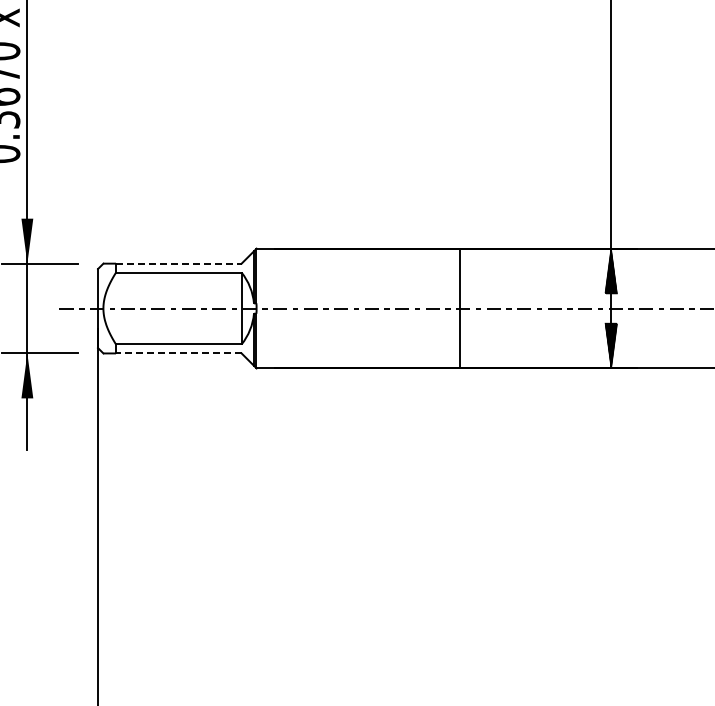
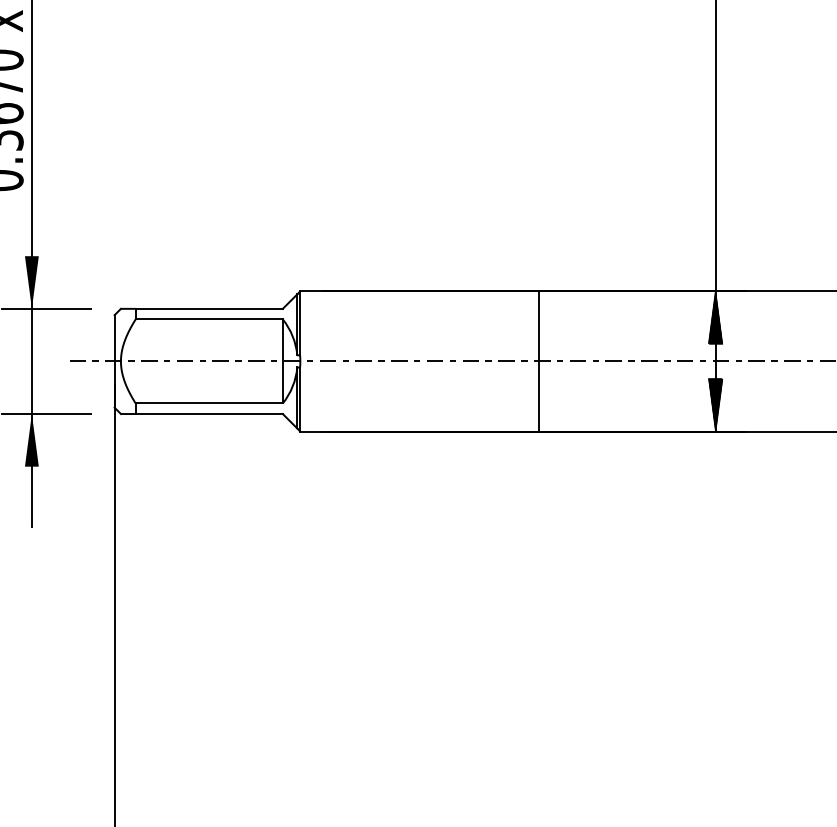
line: (178, 263) -> (208, 308), dashed -> solid
line: (178, 353) -> (208, 414), dashed -> solid

